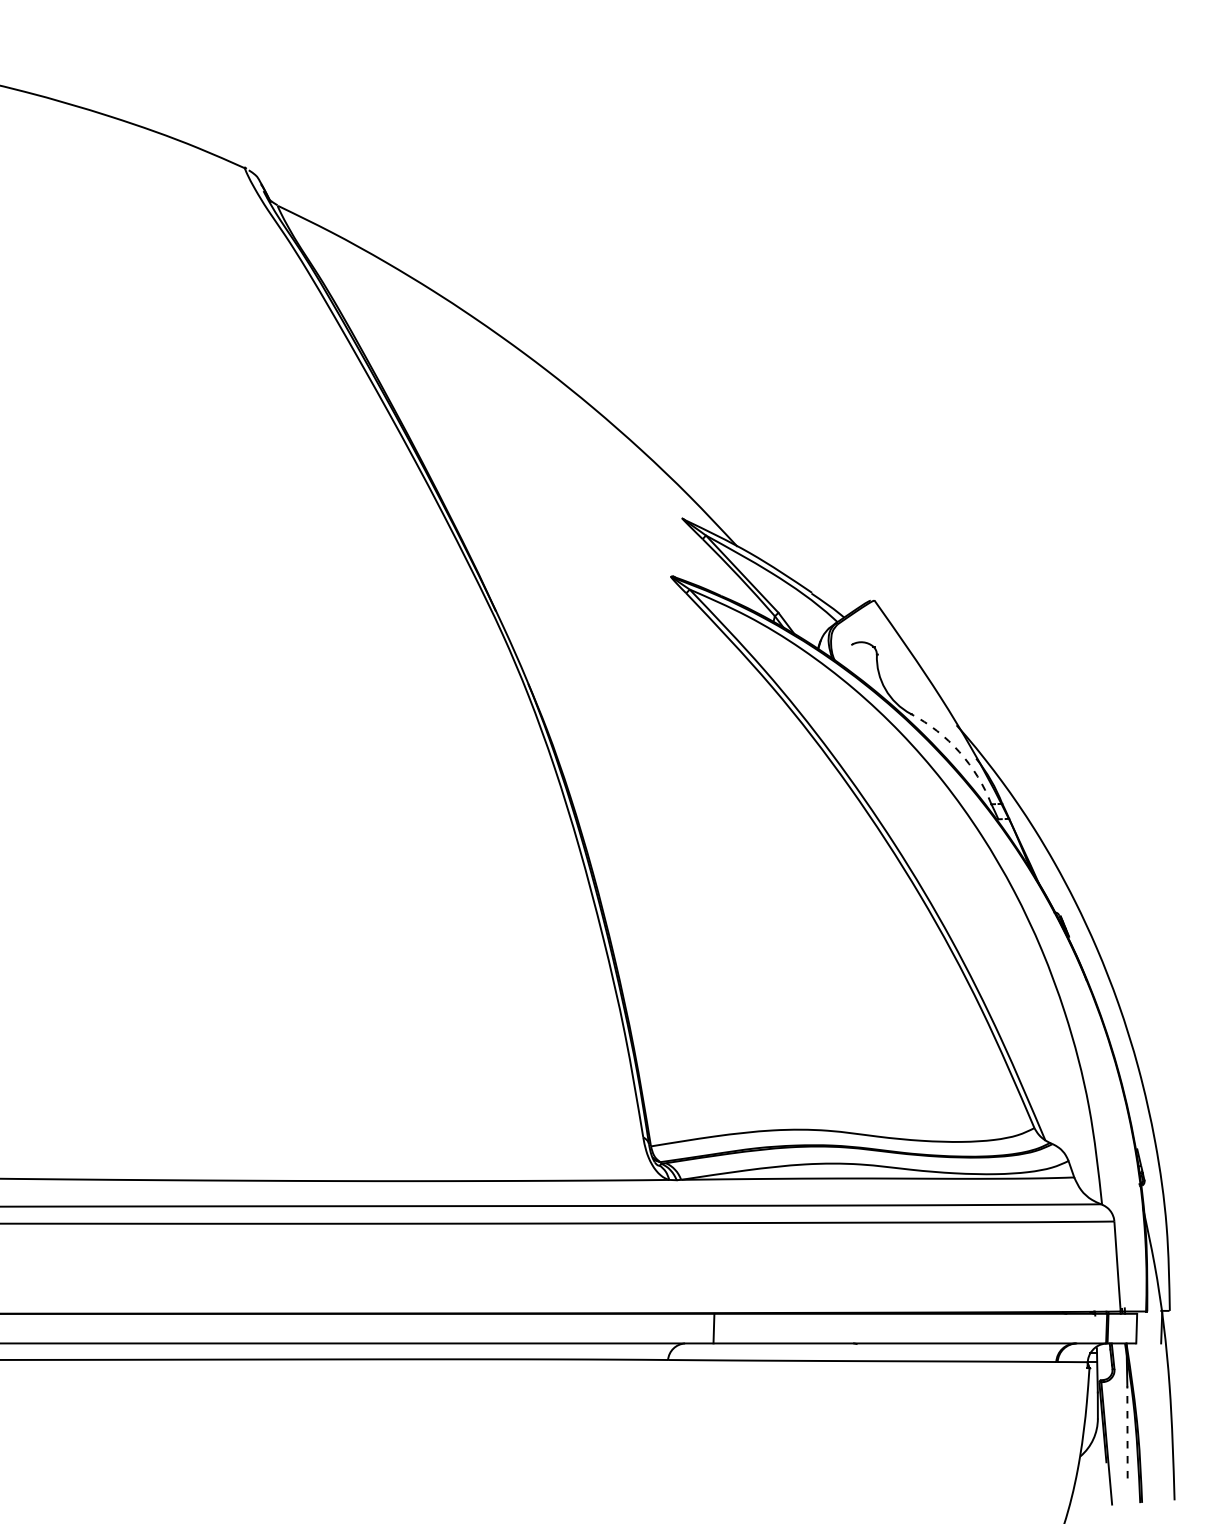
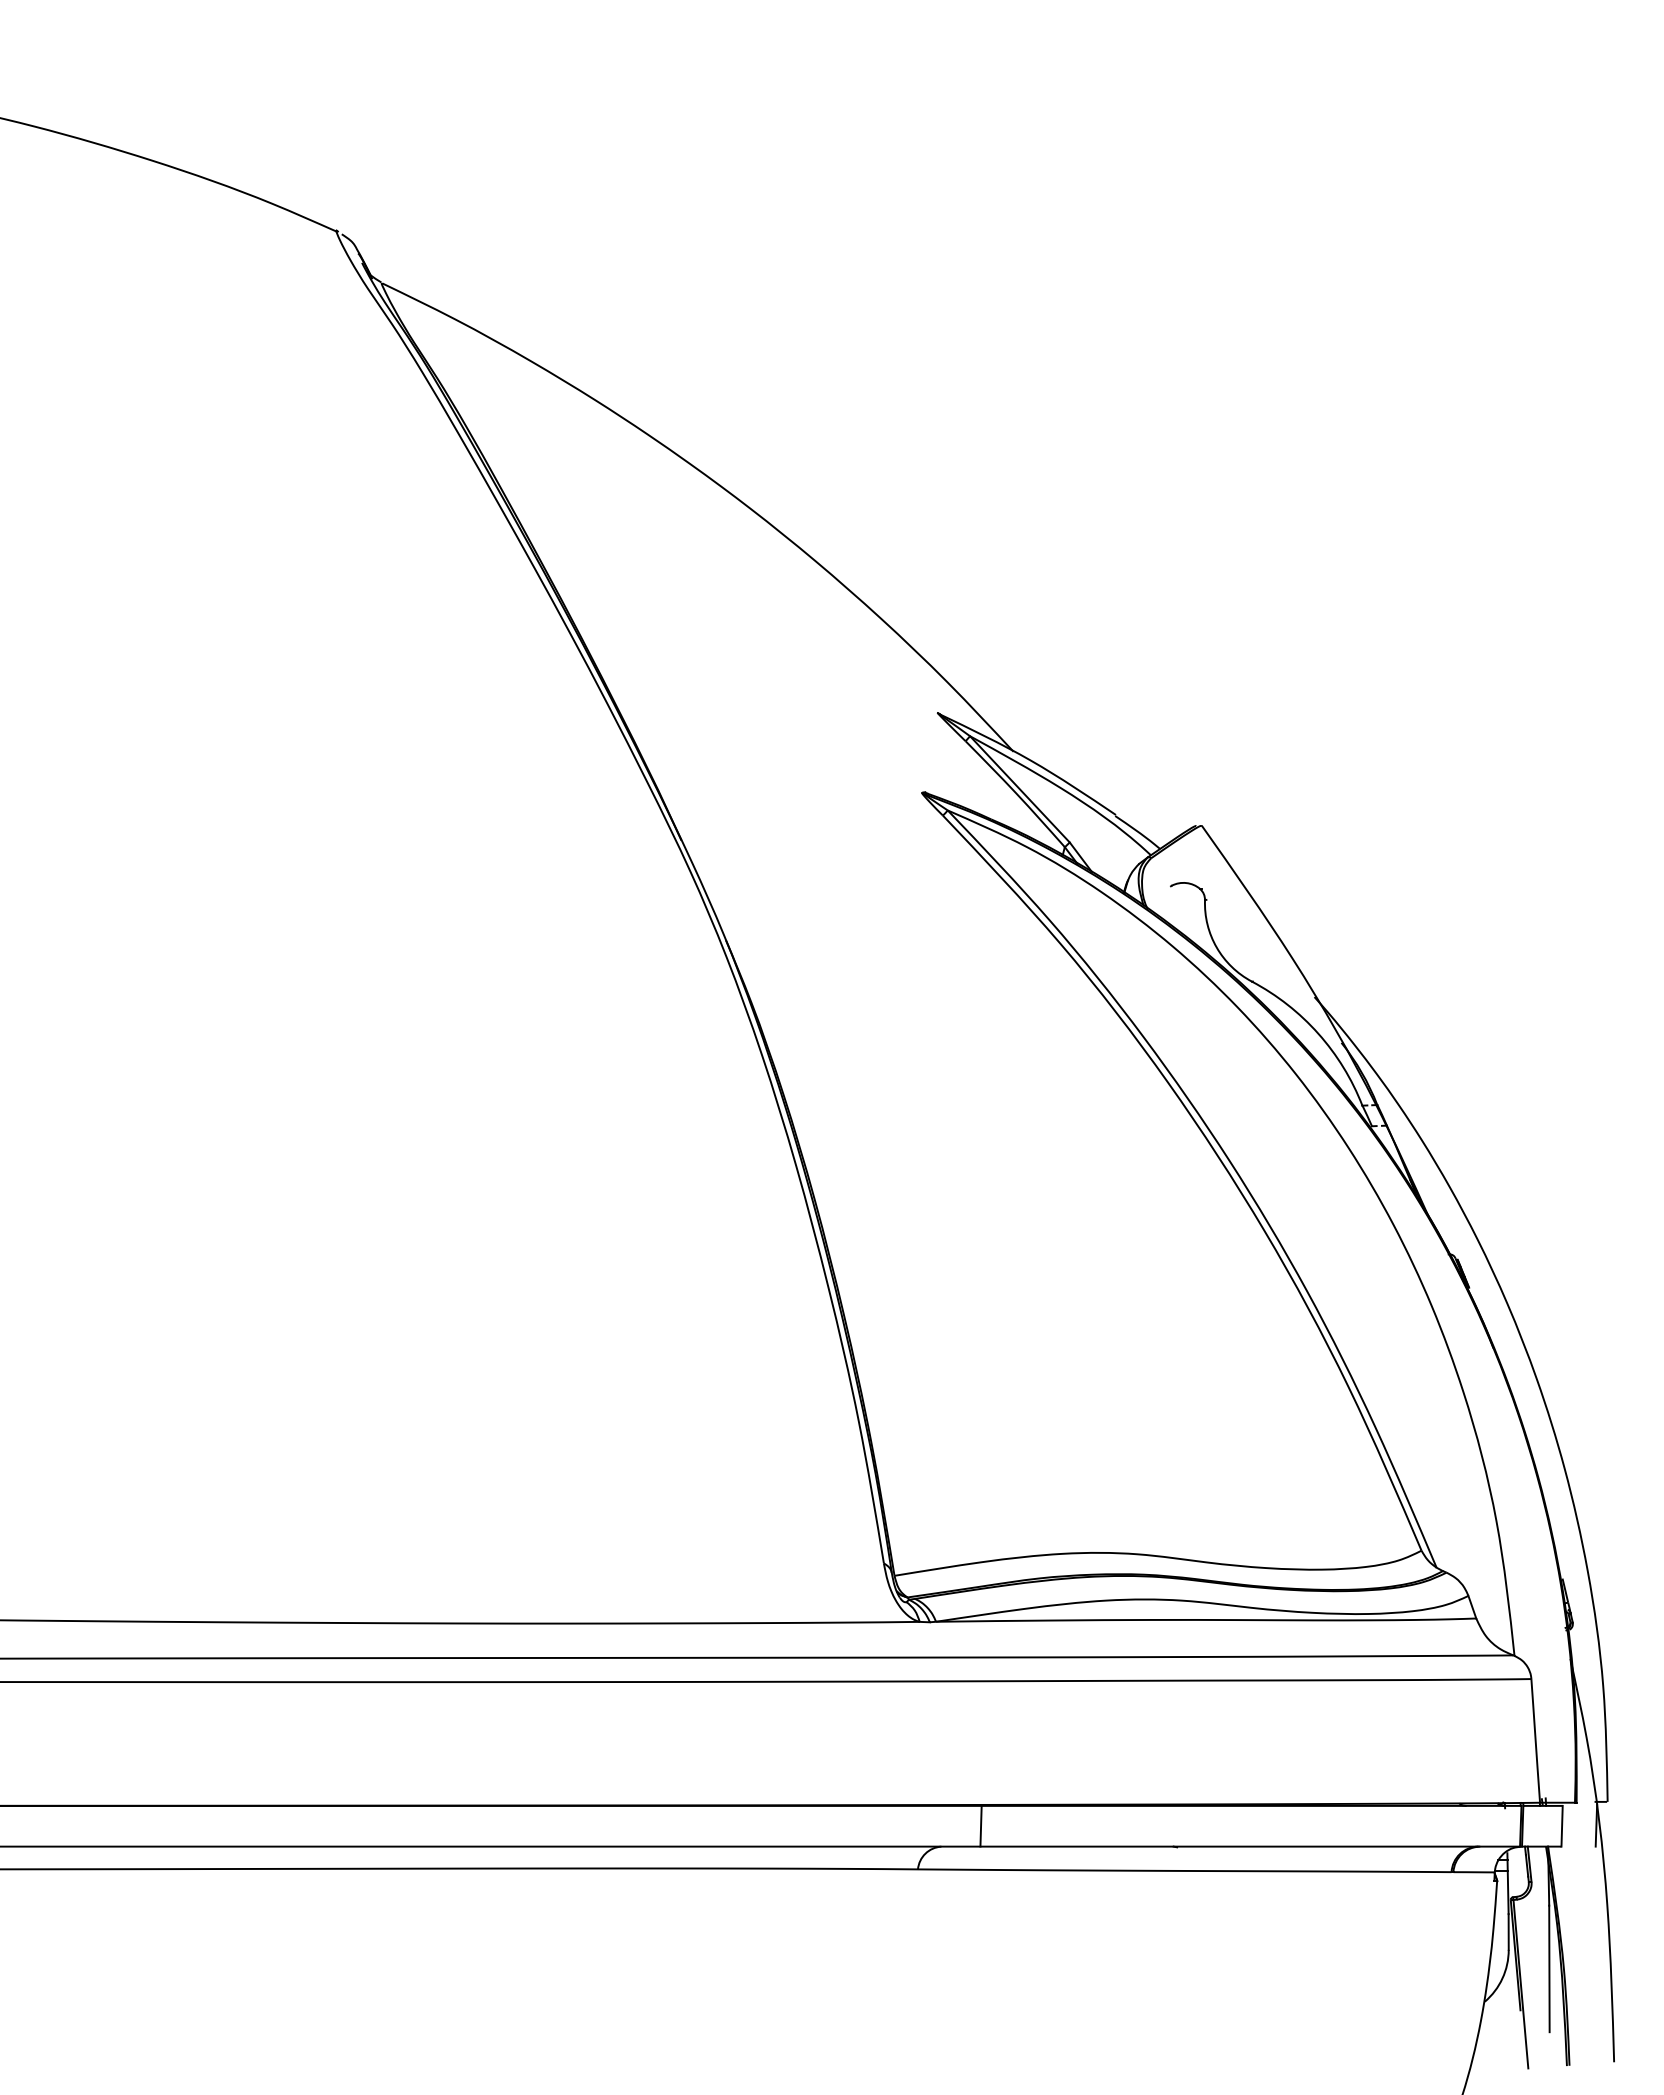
arc: (959, 751) -> (1318, 1033), dashed -> solid
line: (1127, 1432) -> (1549, 1968), dashed -> solid

